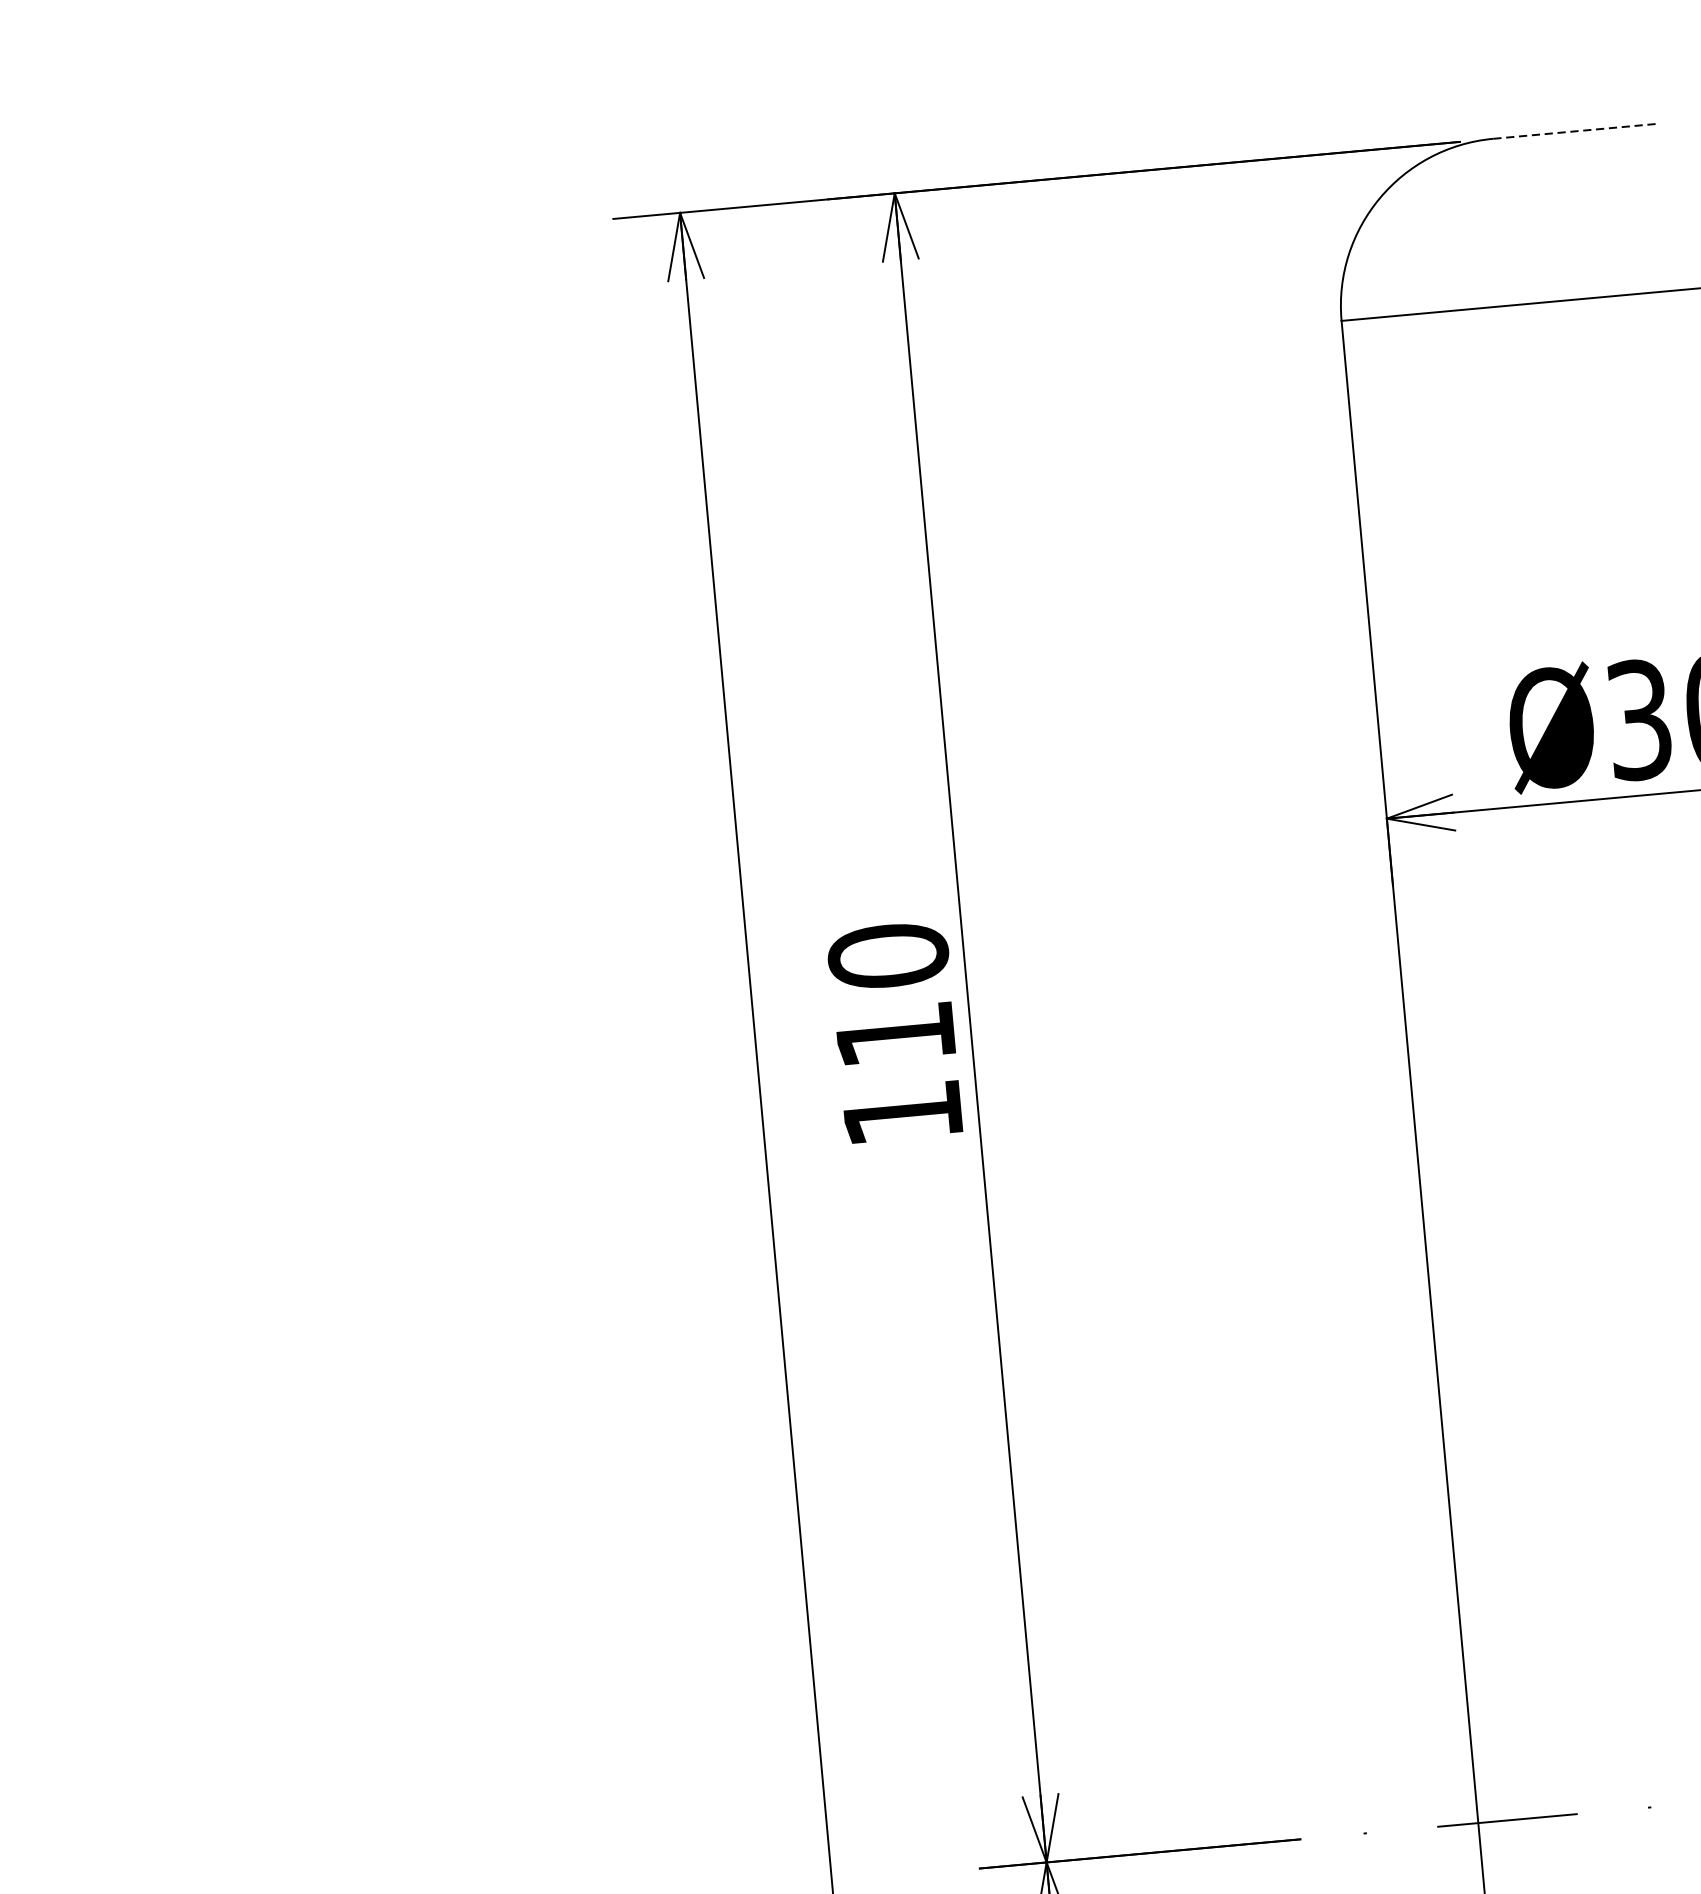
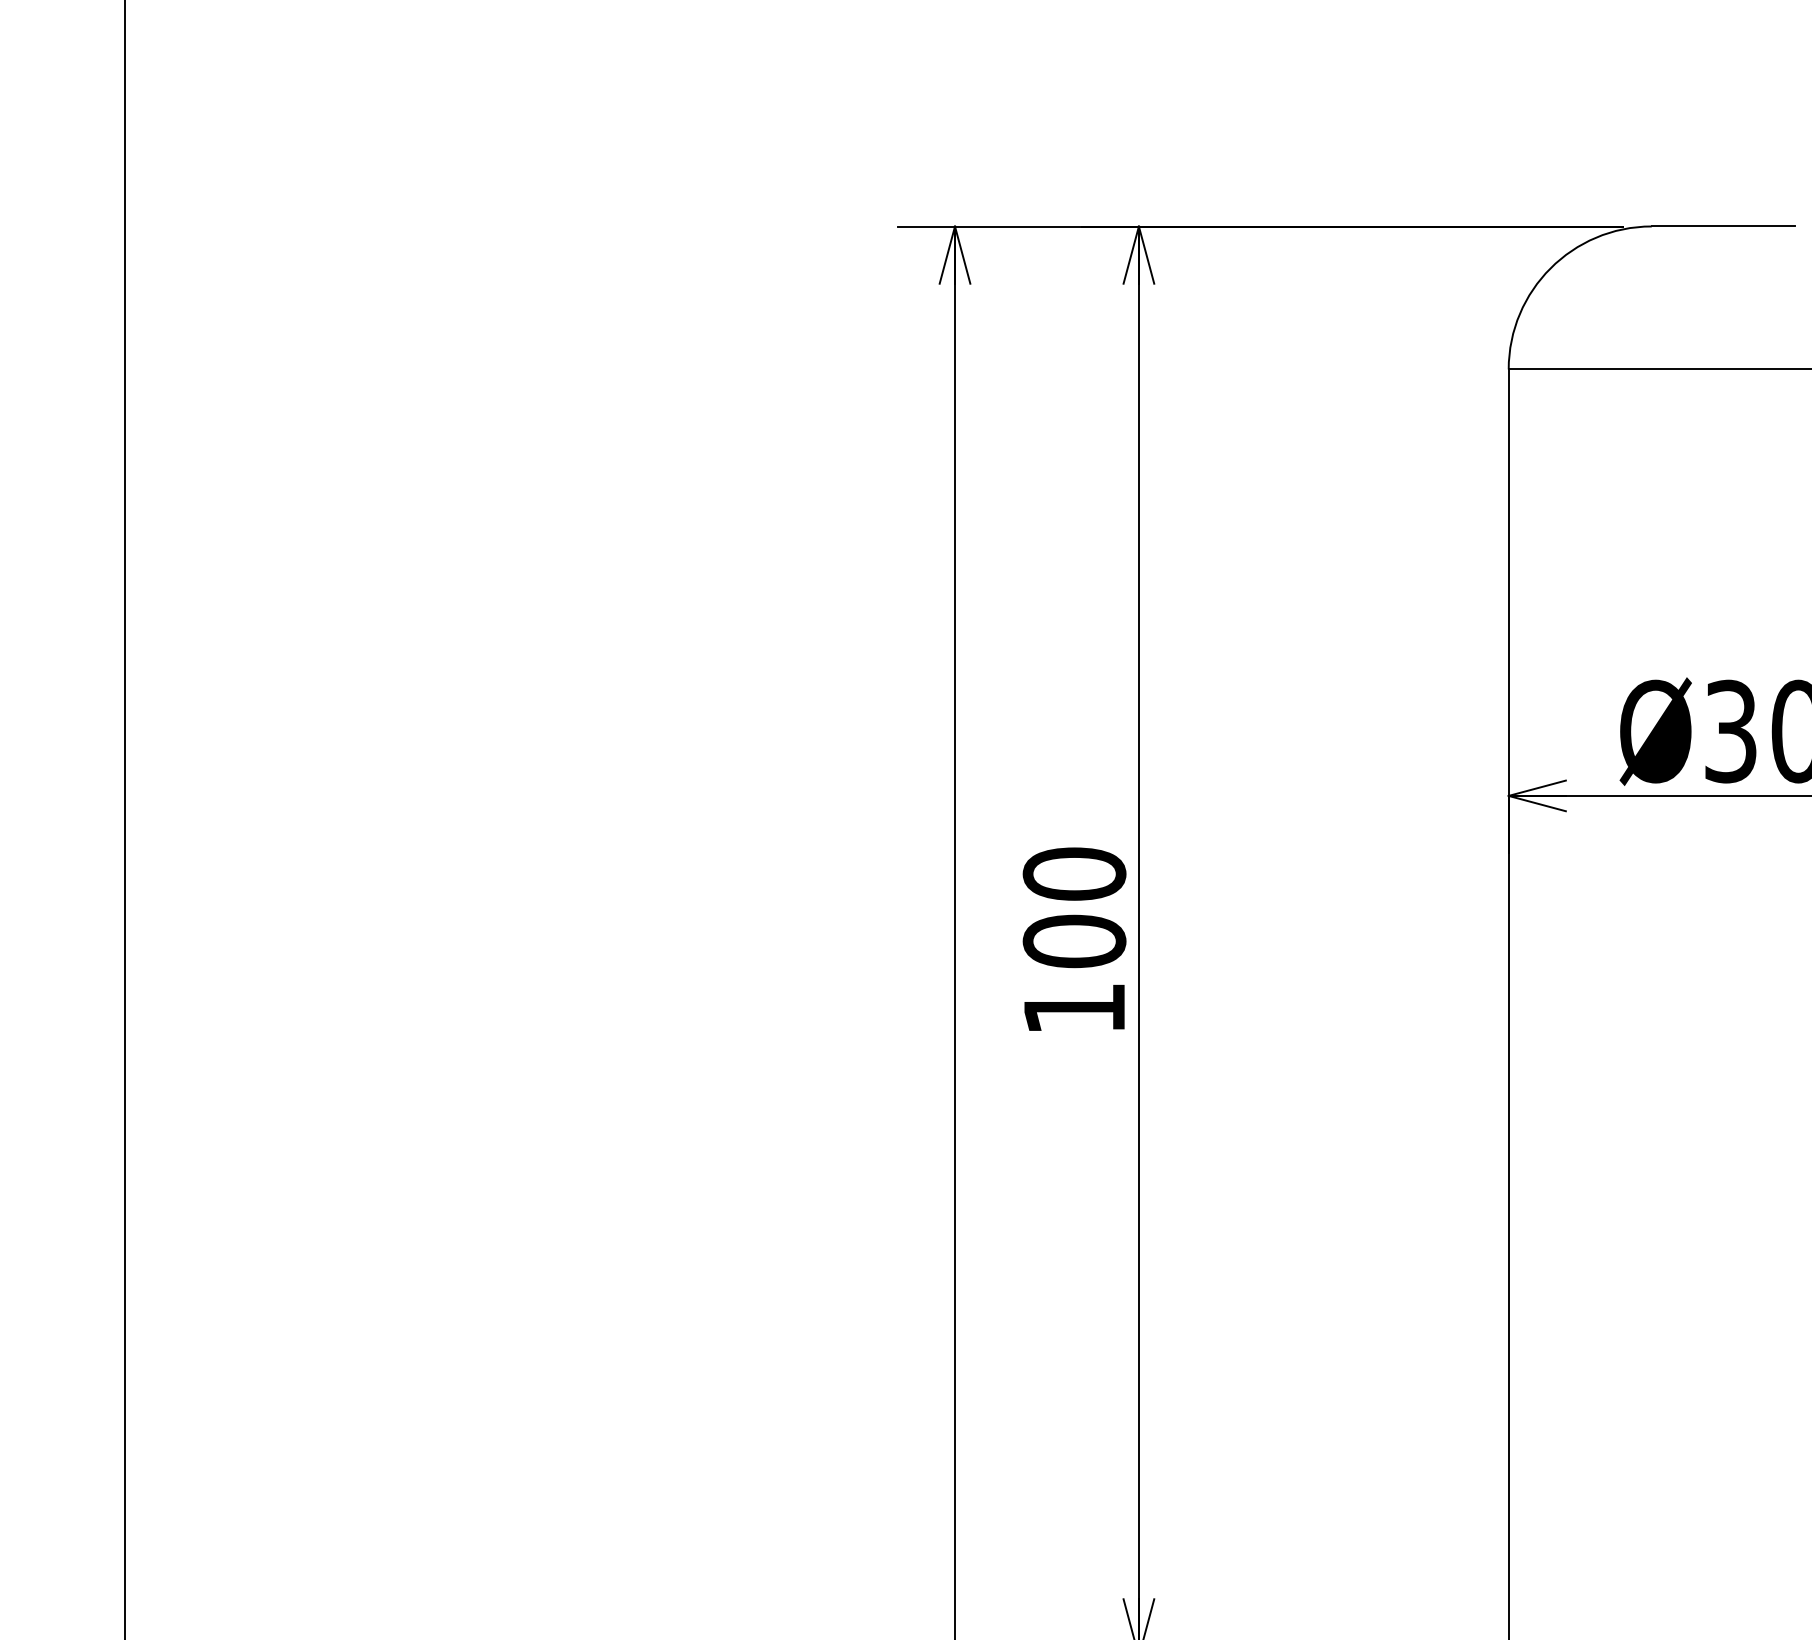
line: (1577, 131) -> (1723, 226), dashed -> solid
text: (895, 1034) -> (1074, 941), 110 -> 100

